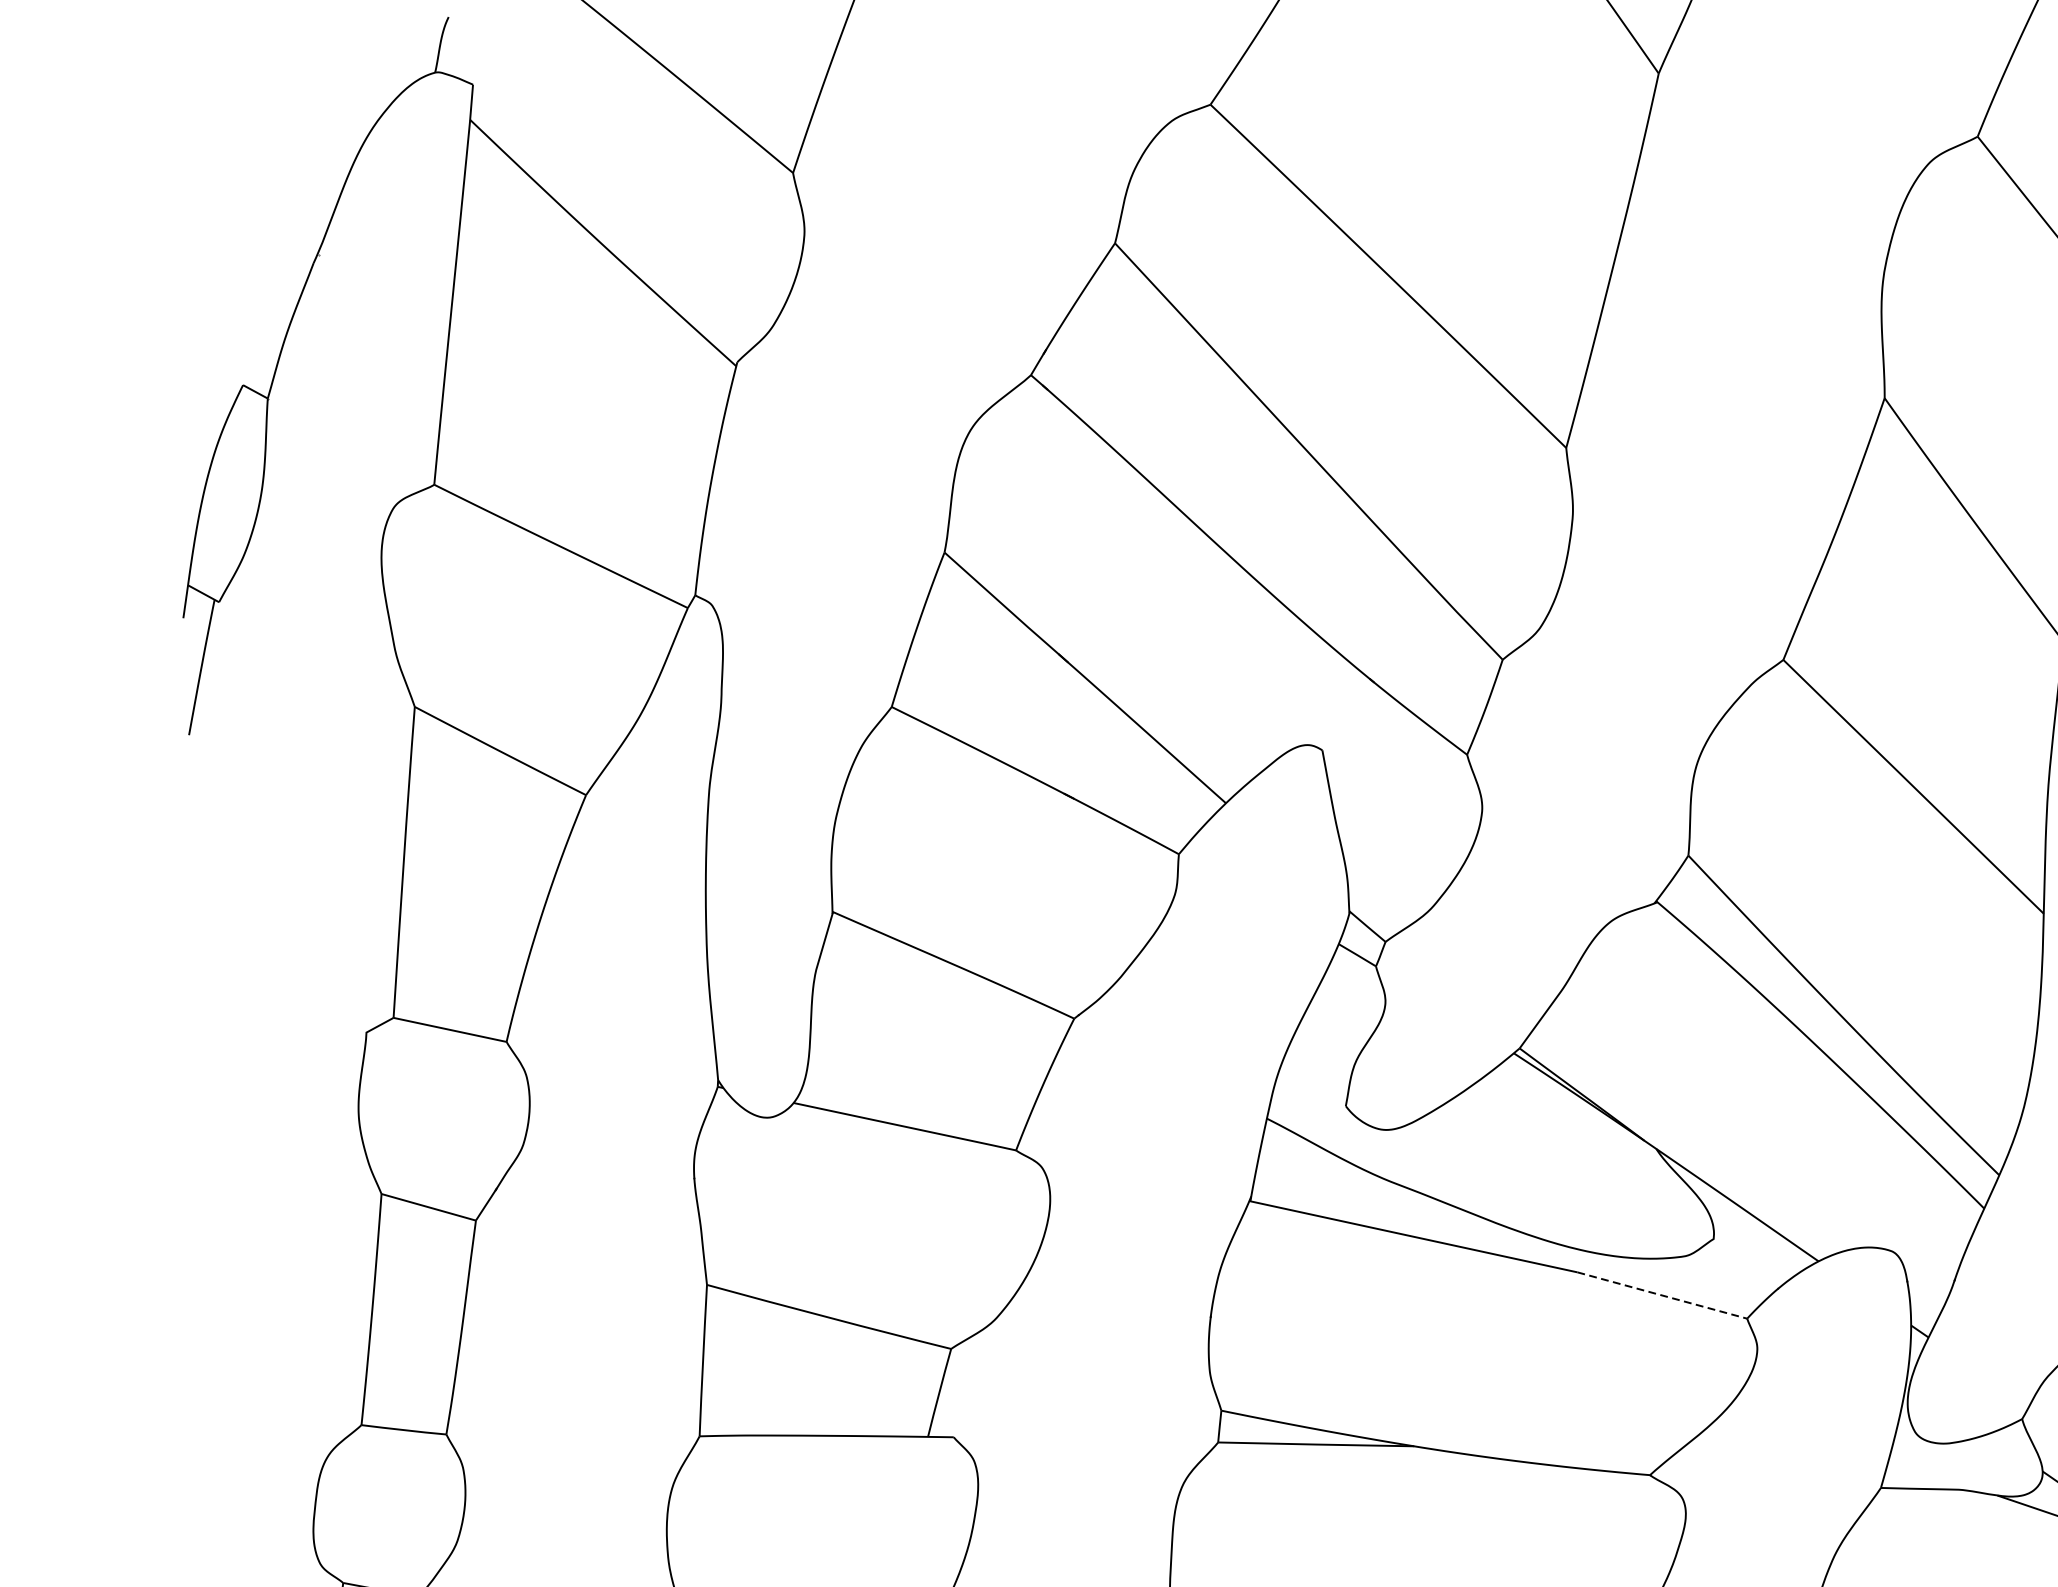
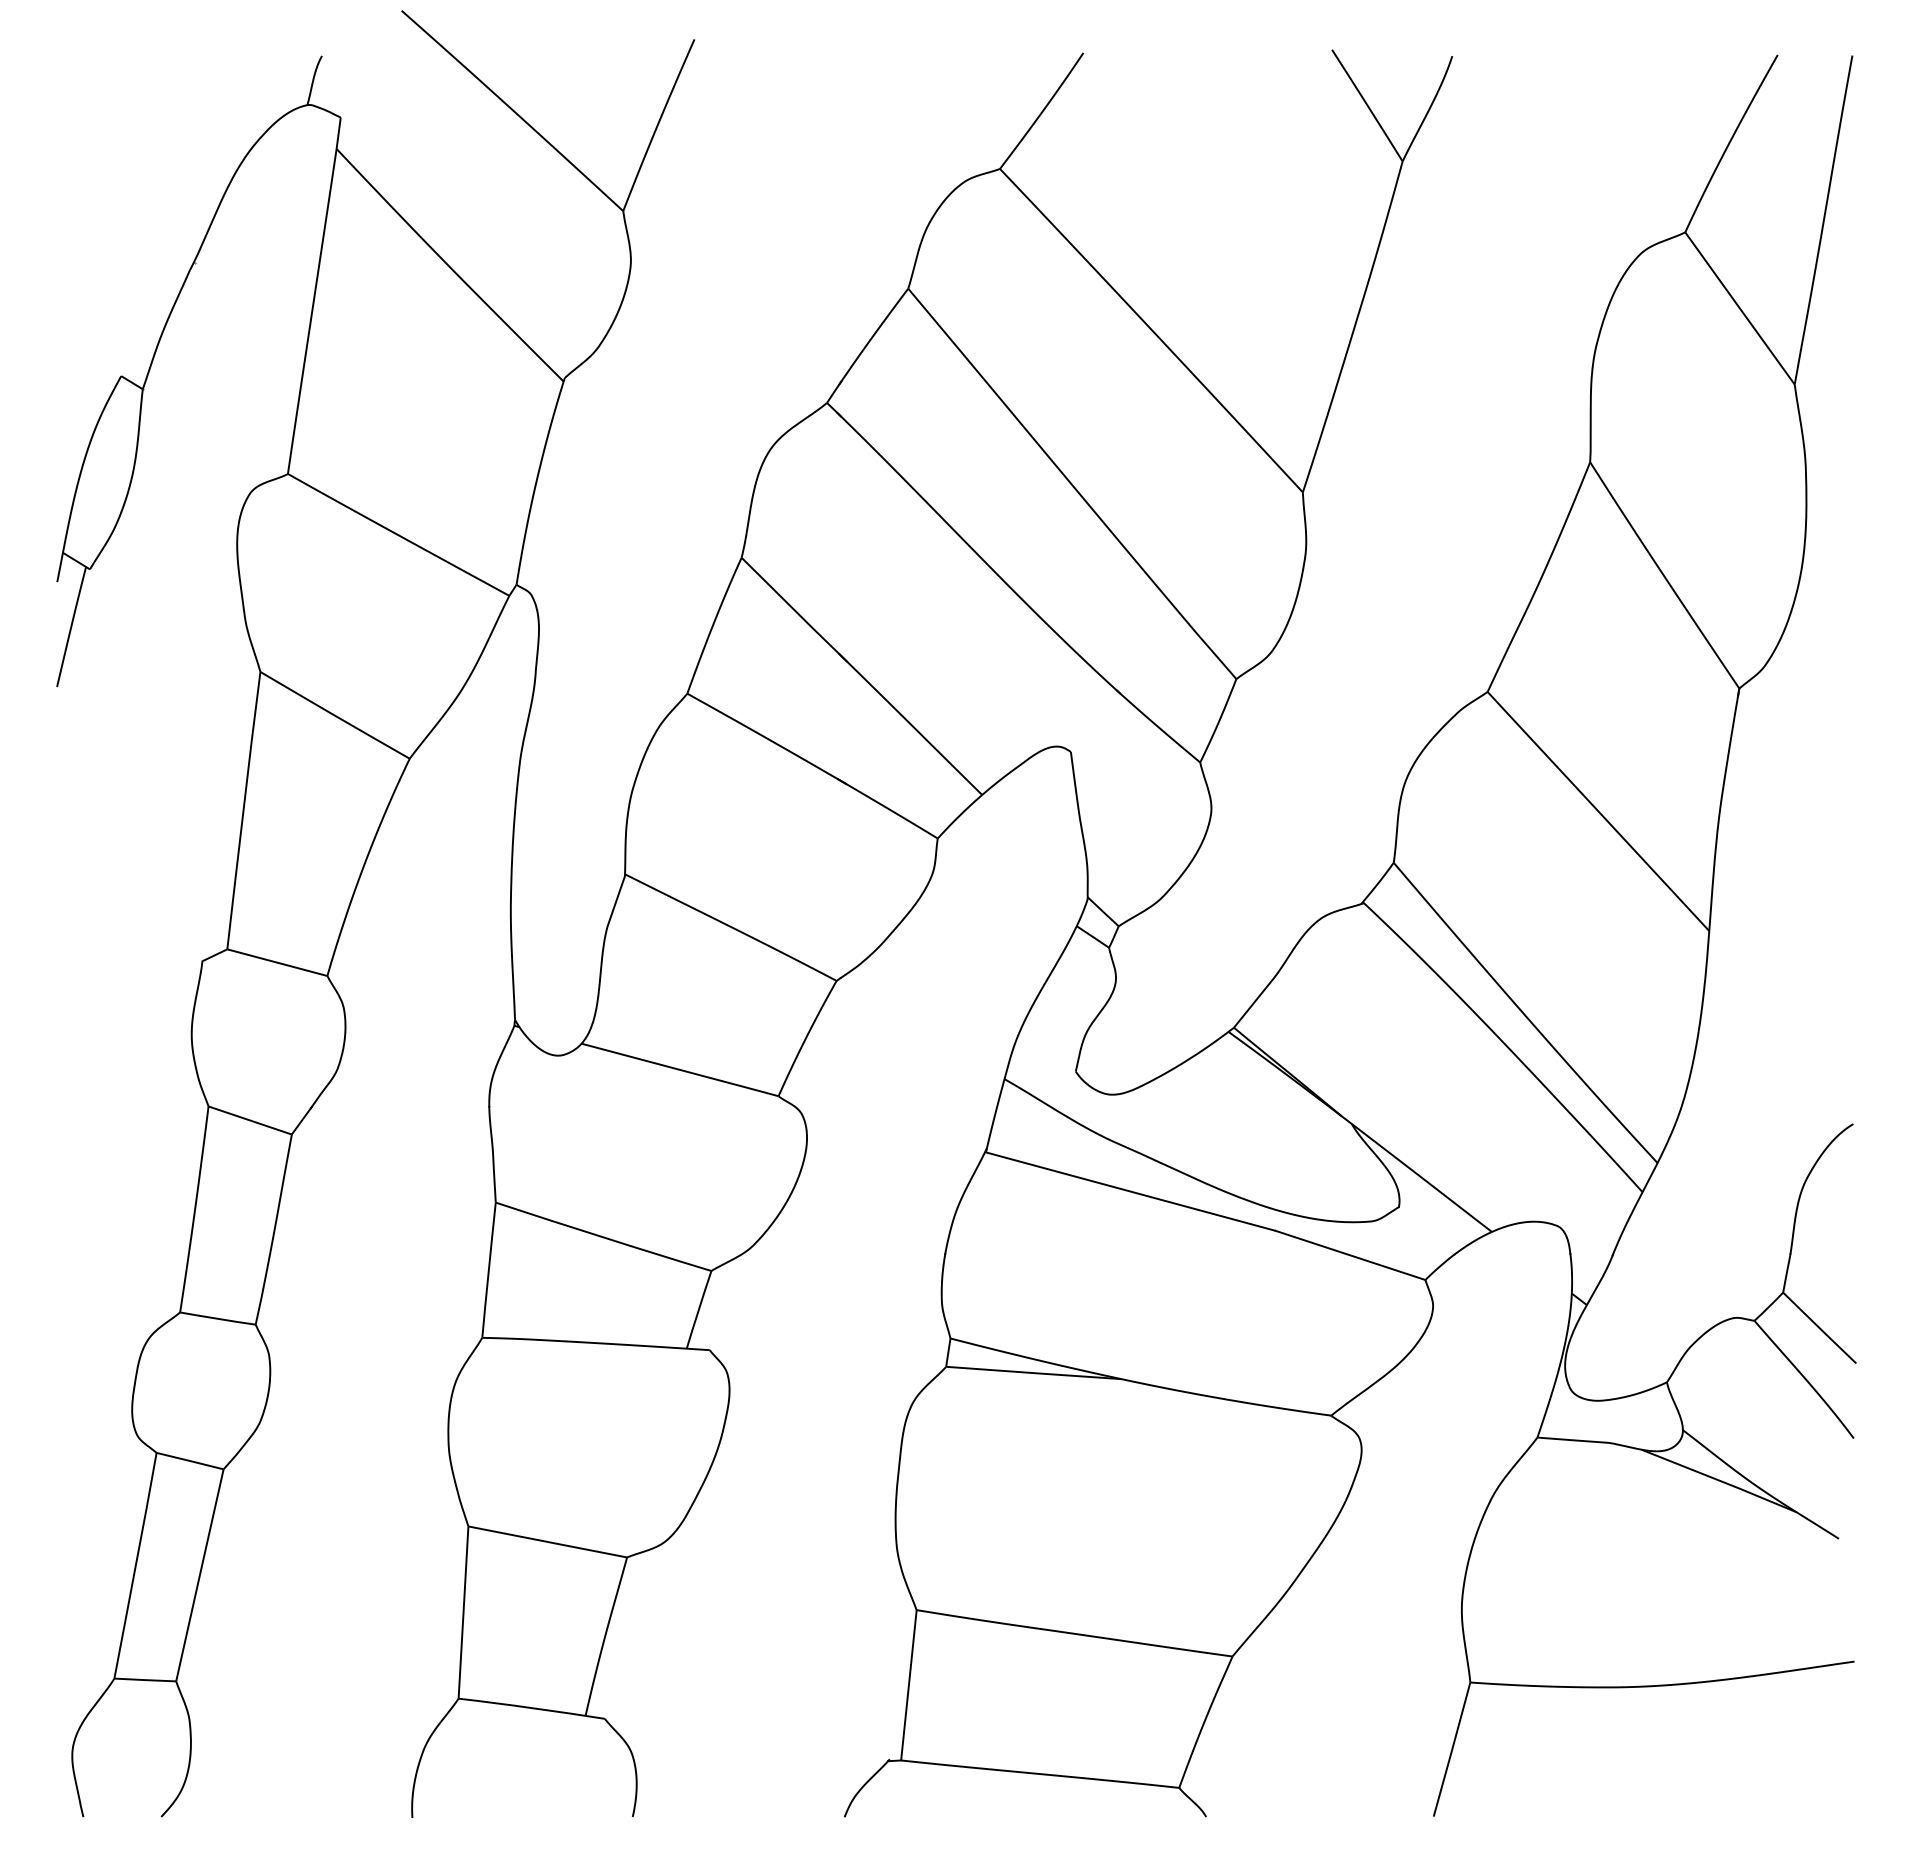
line: (1662, 1295) -> (1350, 1255), dashed -> solid

